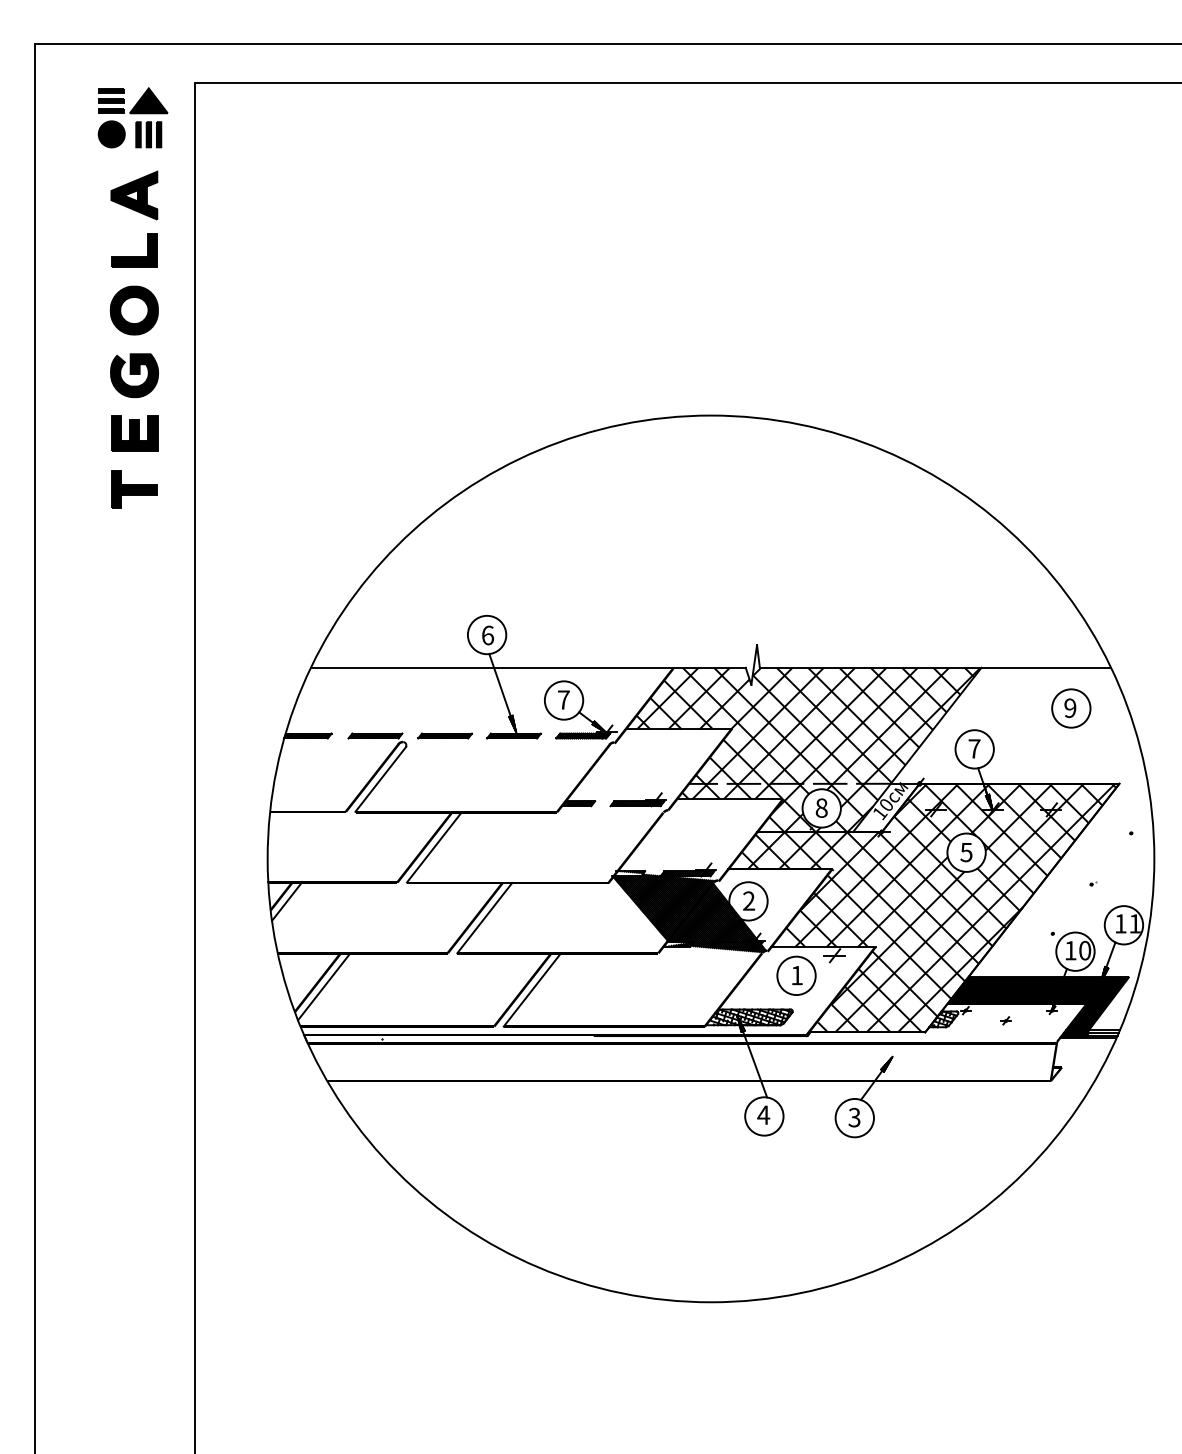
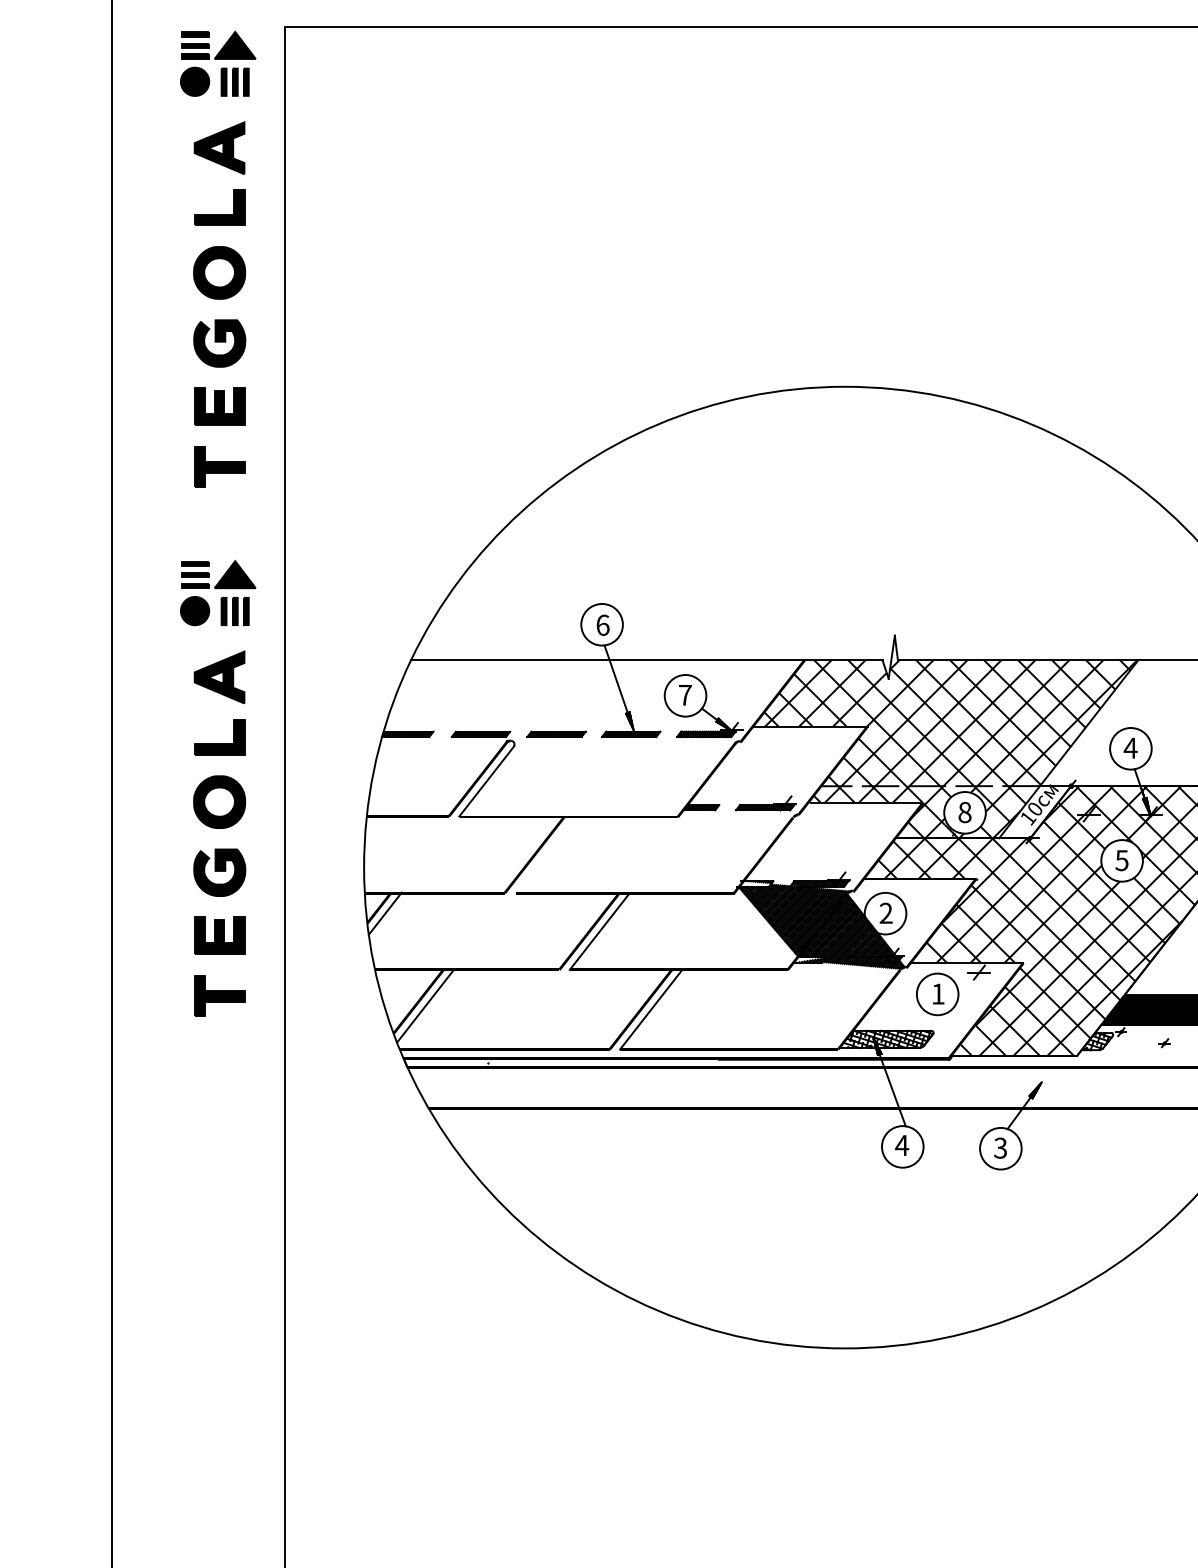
text: (974, 748) -> (1130, 747), 7 -> 4
part: (132, 785) -> (217, 787), added
line: (433, 847) -> (543, 855), removed

